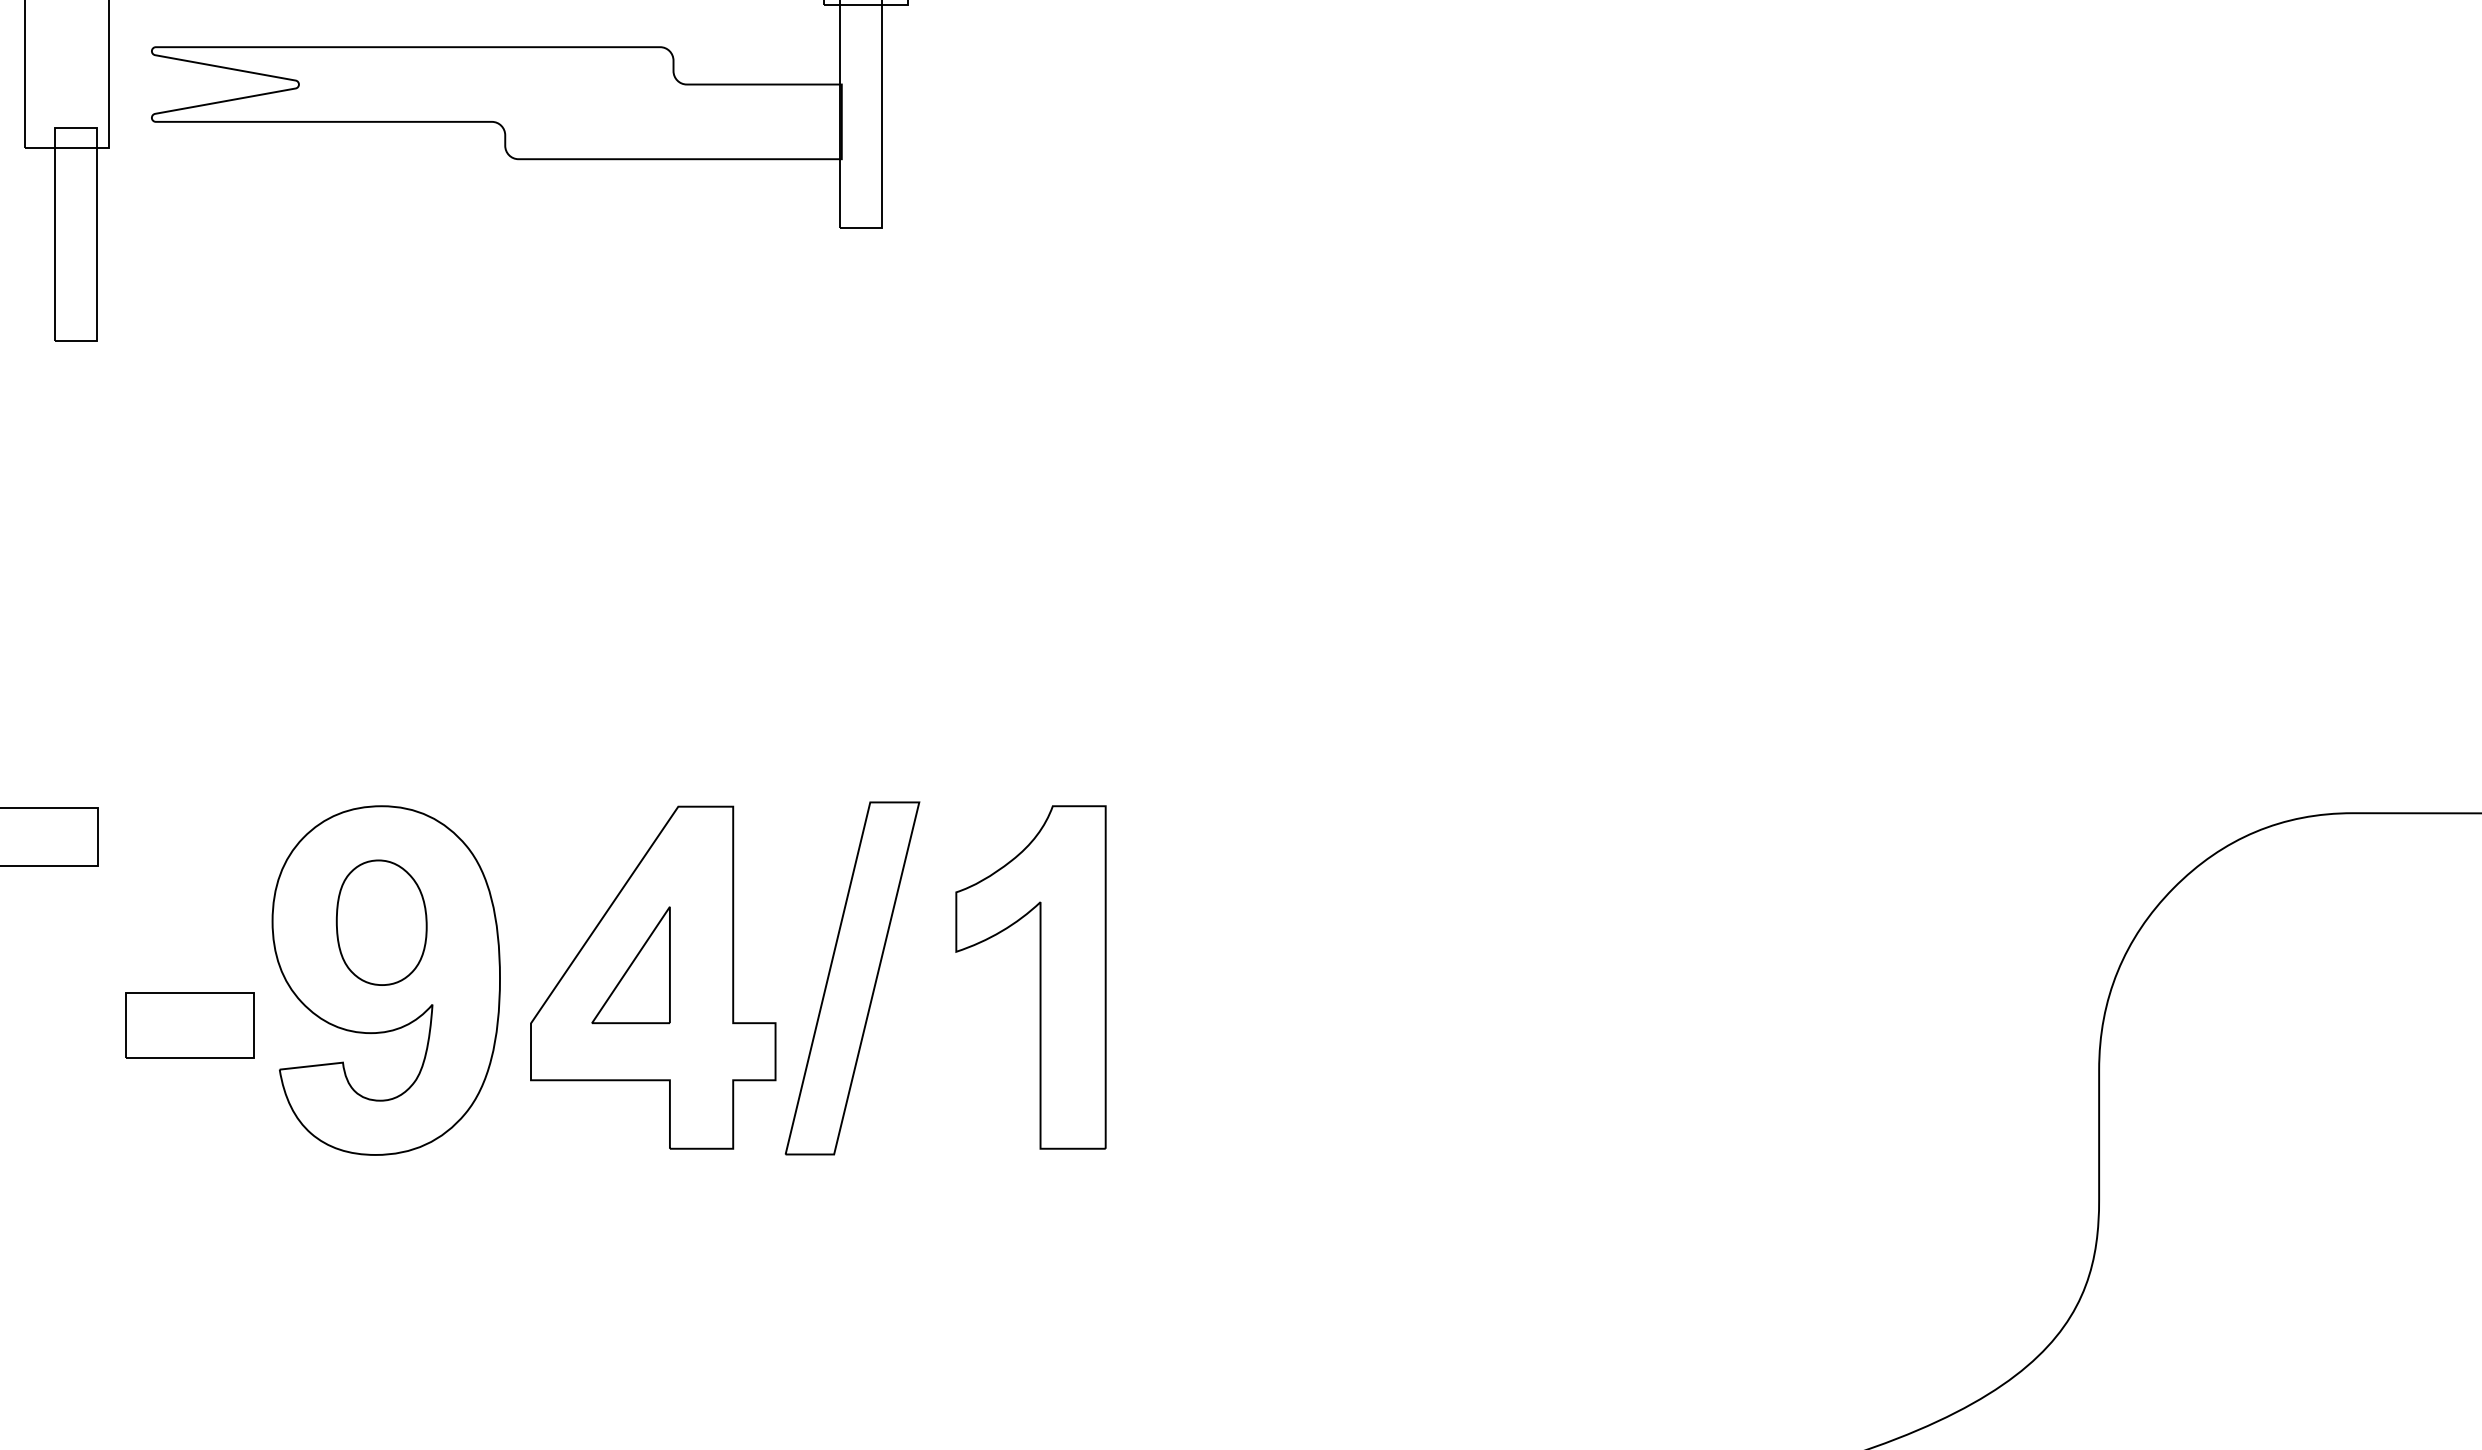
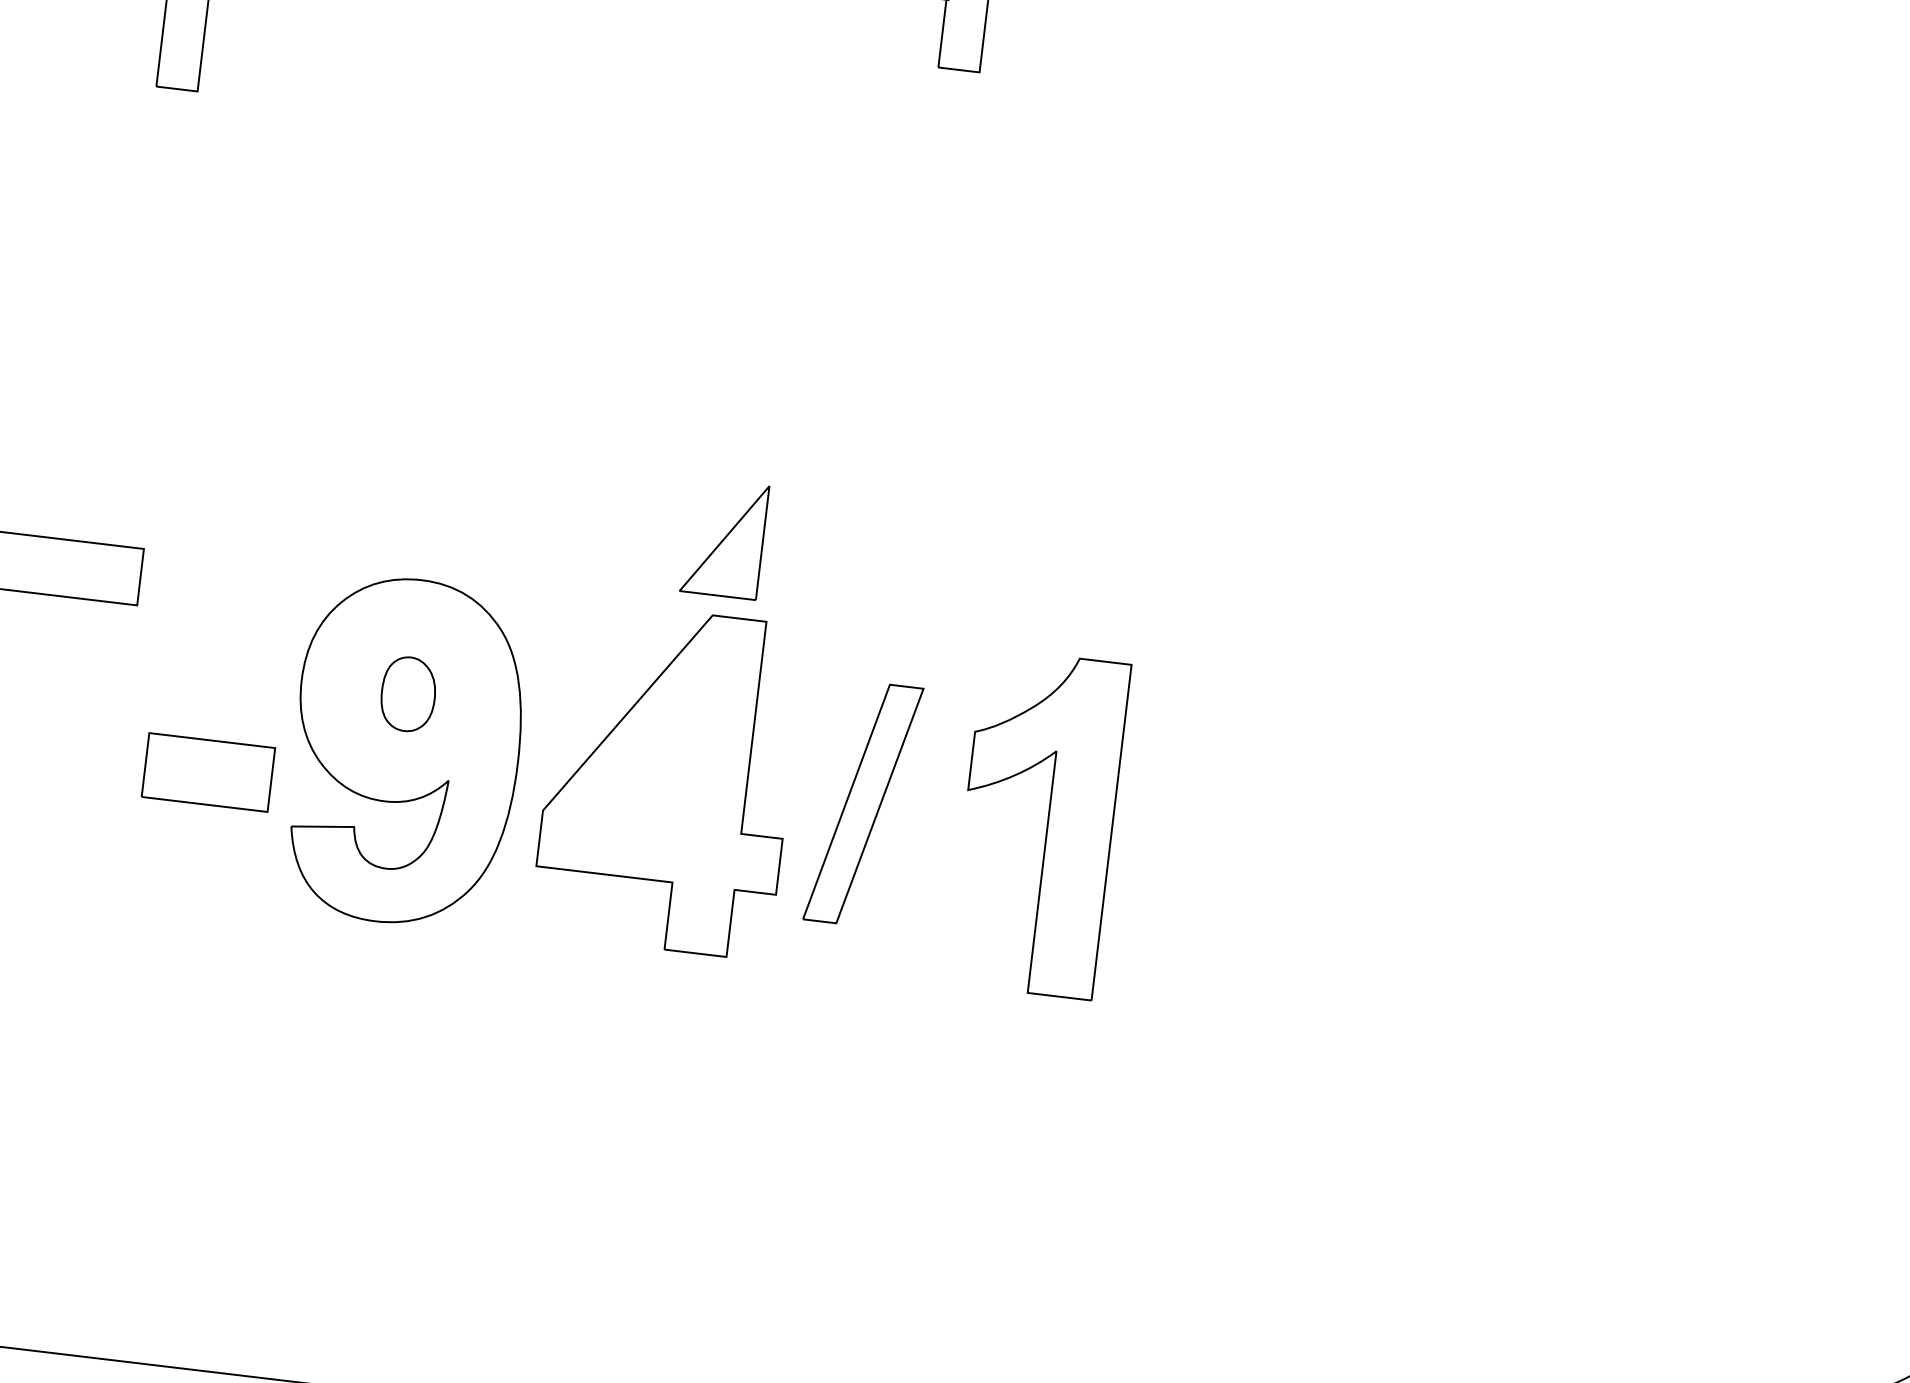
part: (381, 922) -> (408, 694), size x0.6
part: (630, 965) -> (723, 539), moved
part: (852, 978) -> (863, 804), size x0.7

